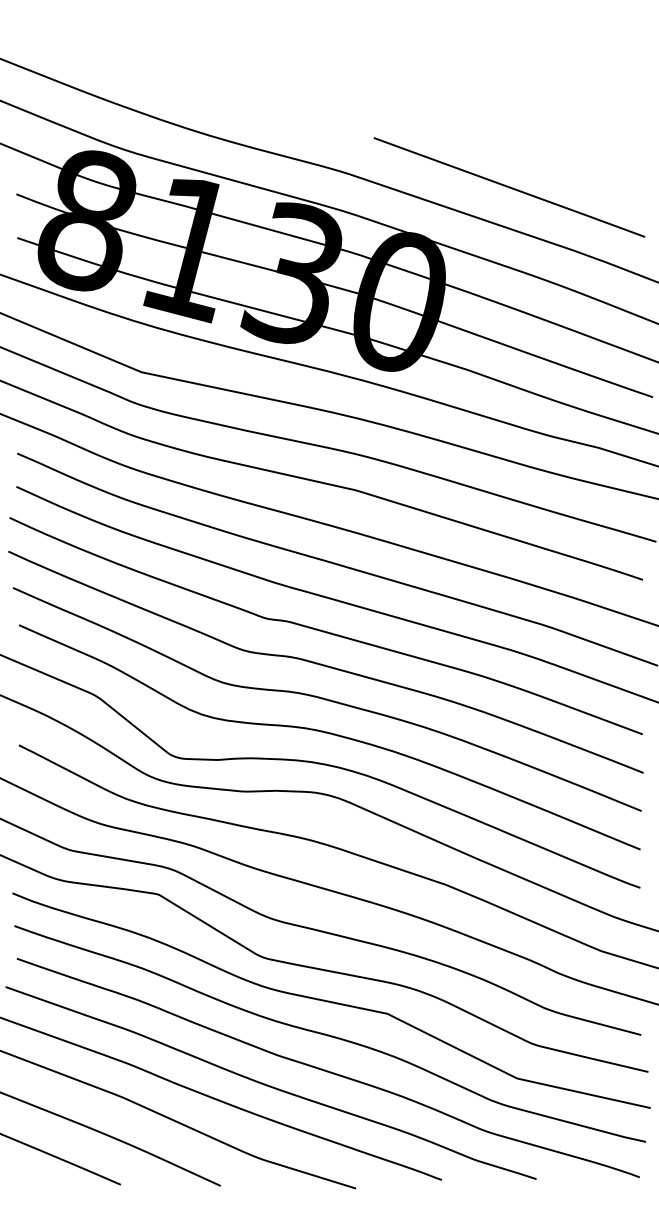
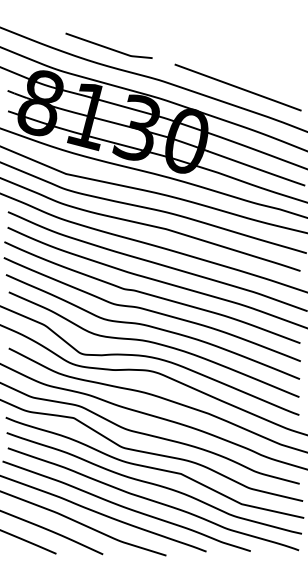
curve: (232, 101) -> (108, 47), added

